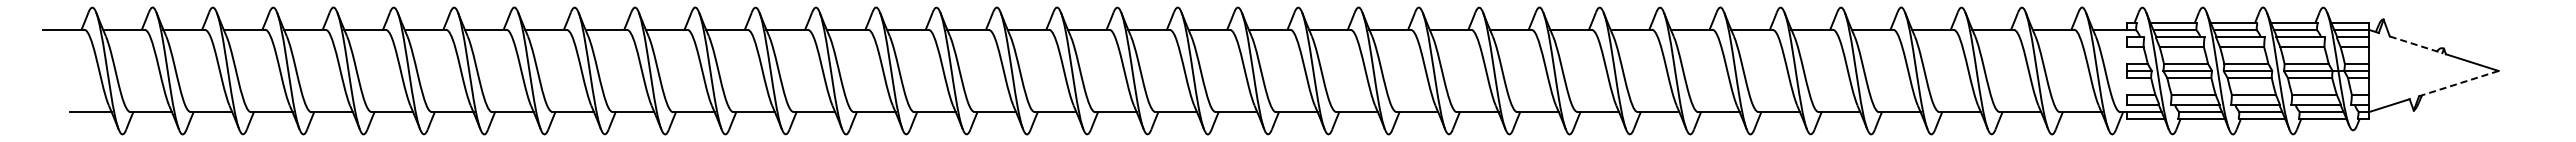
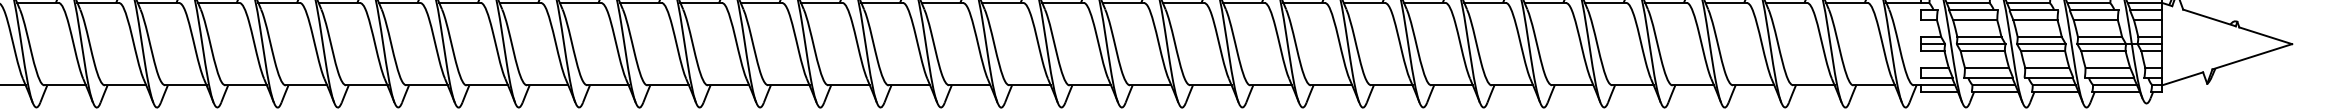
line: (2416, 44) -> (2209, 17), dashed -> solid
line: (2458, 83) -> (2251, 56), dashed -> solid

